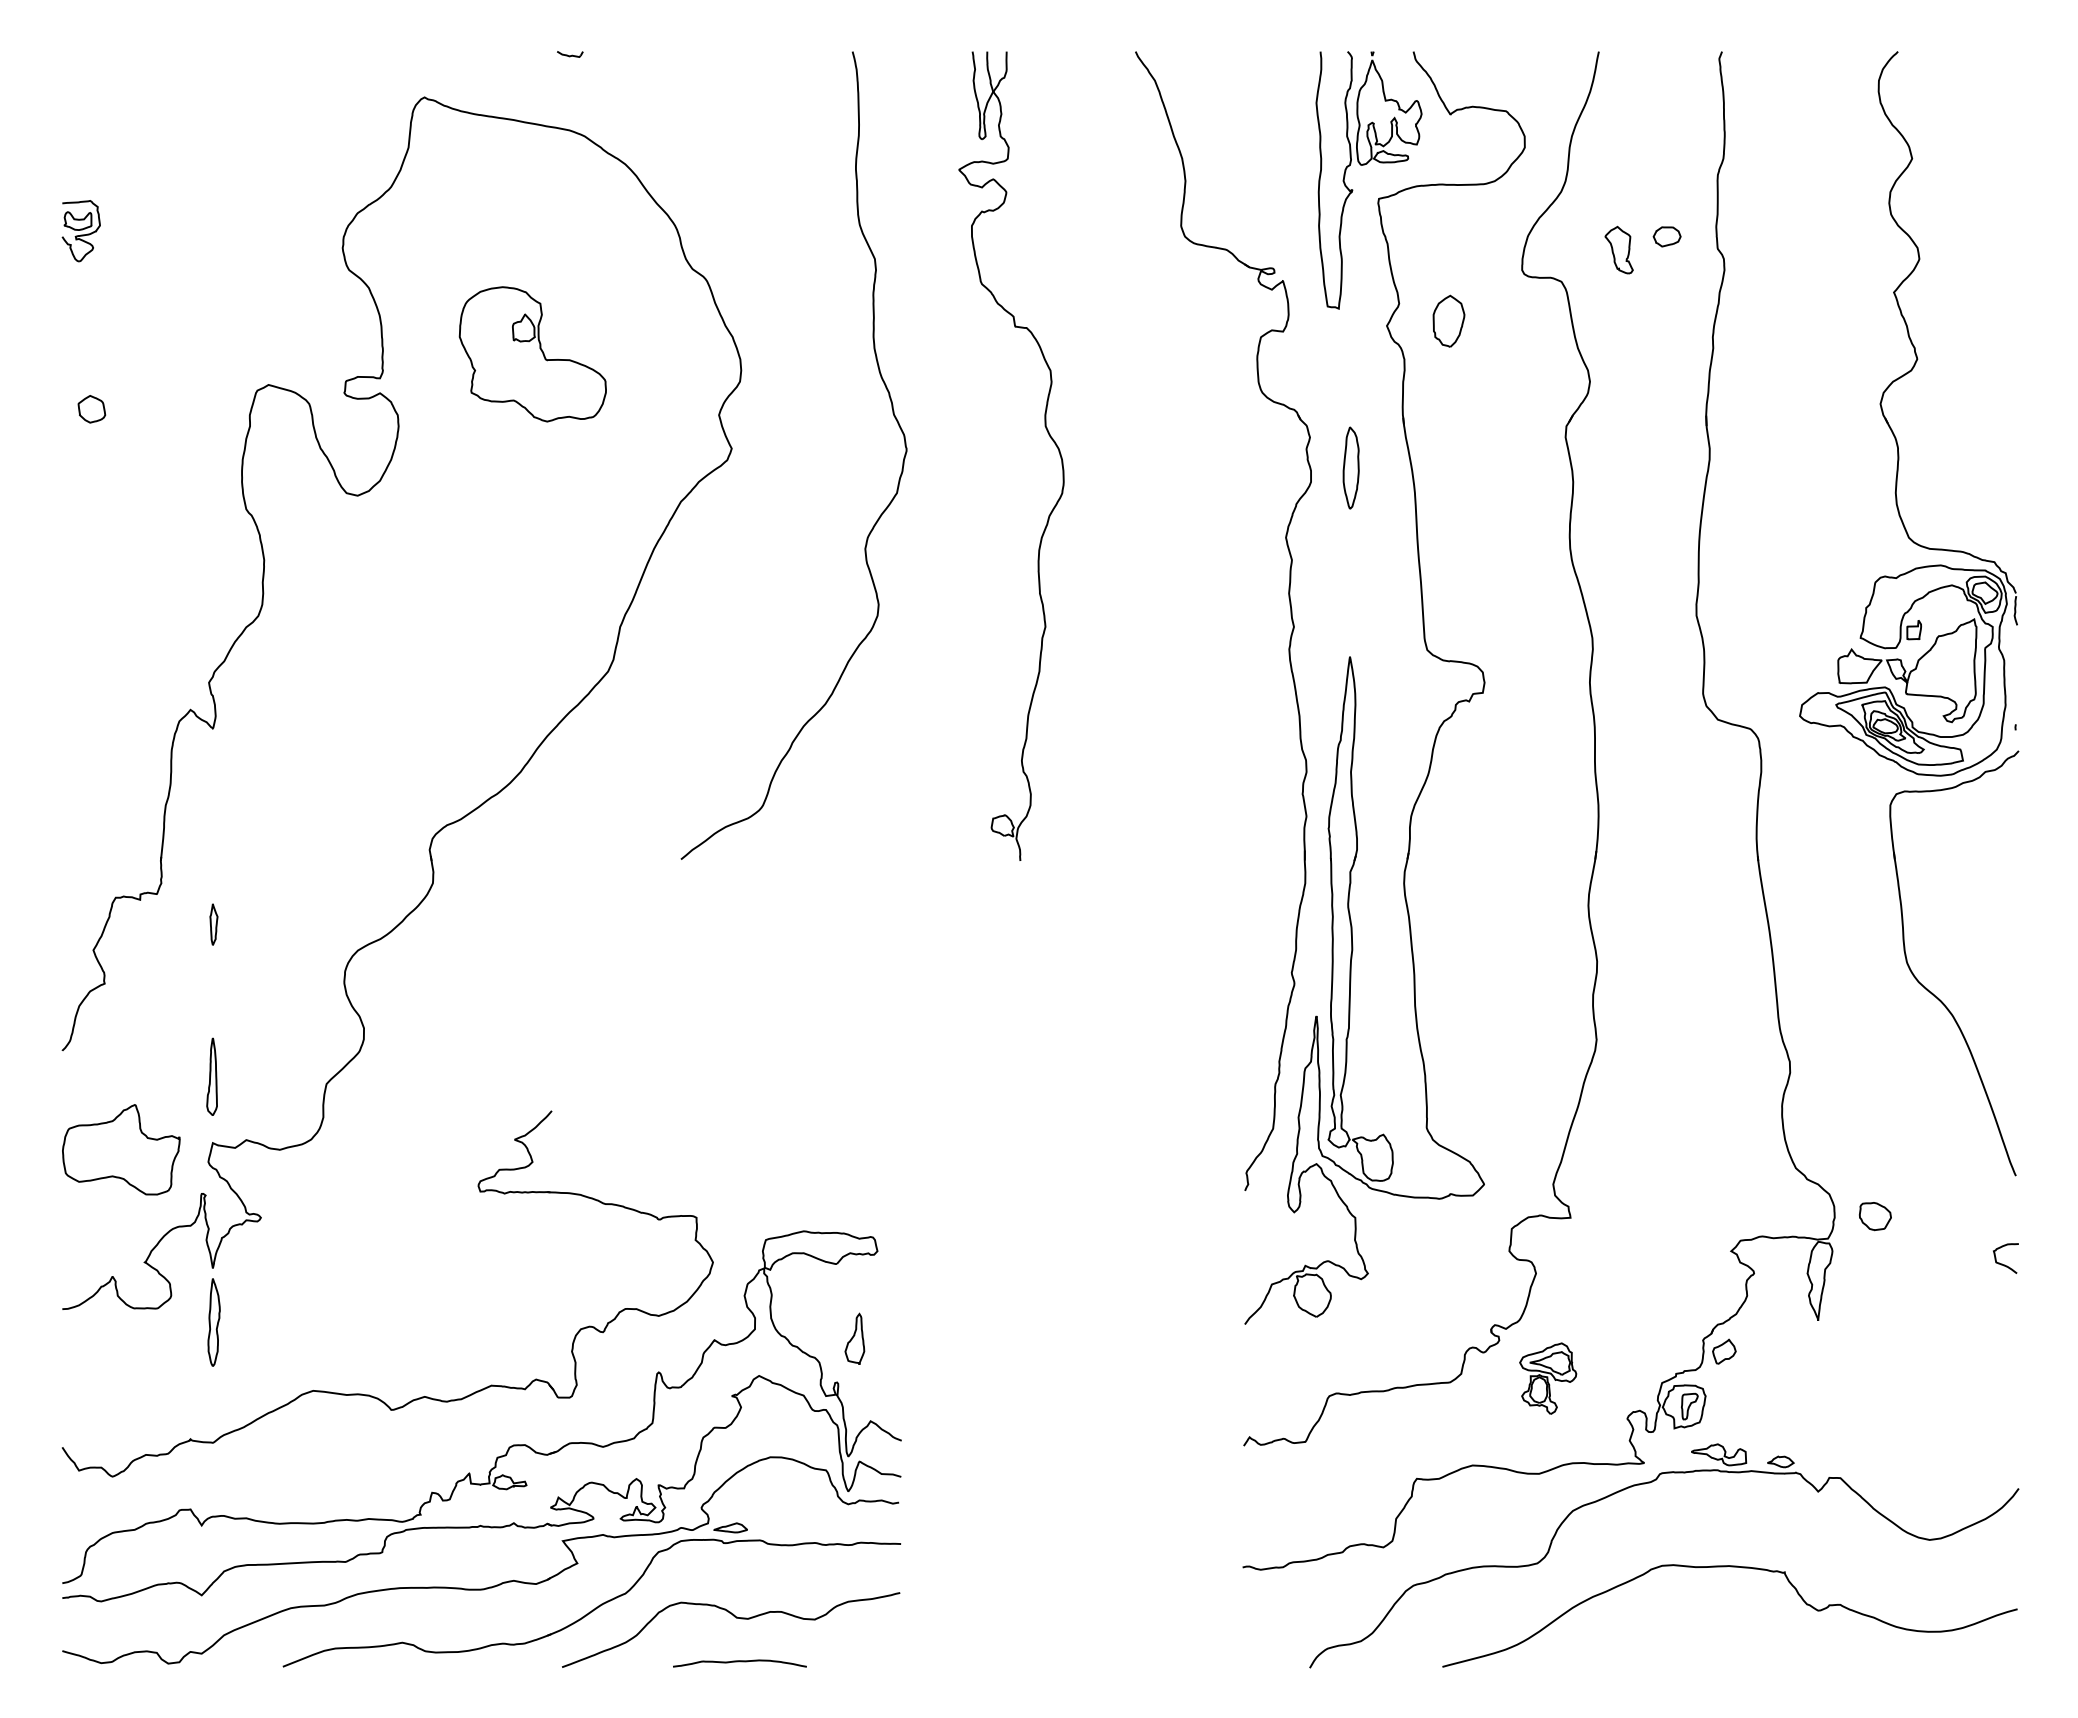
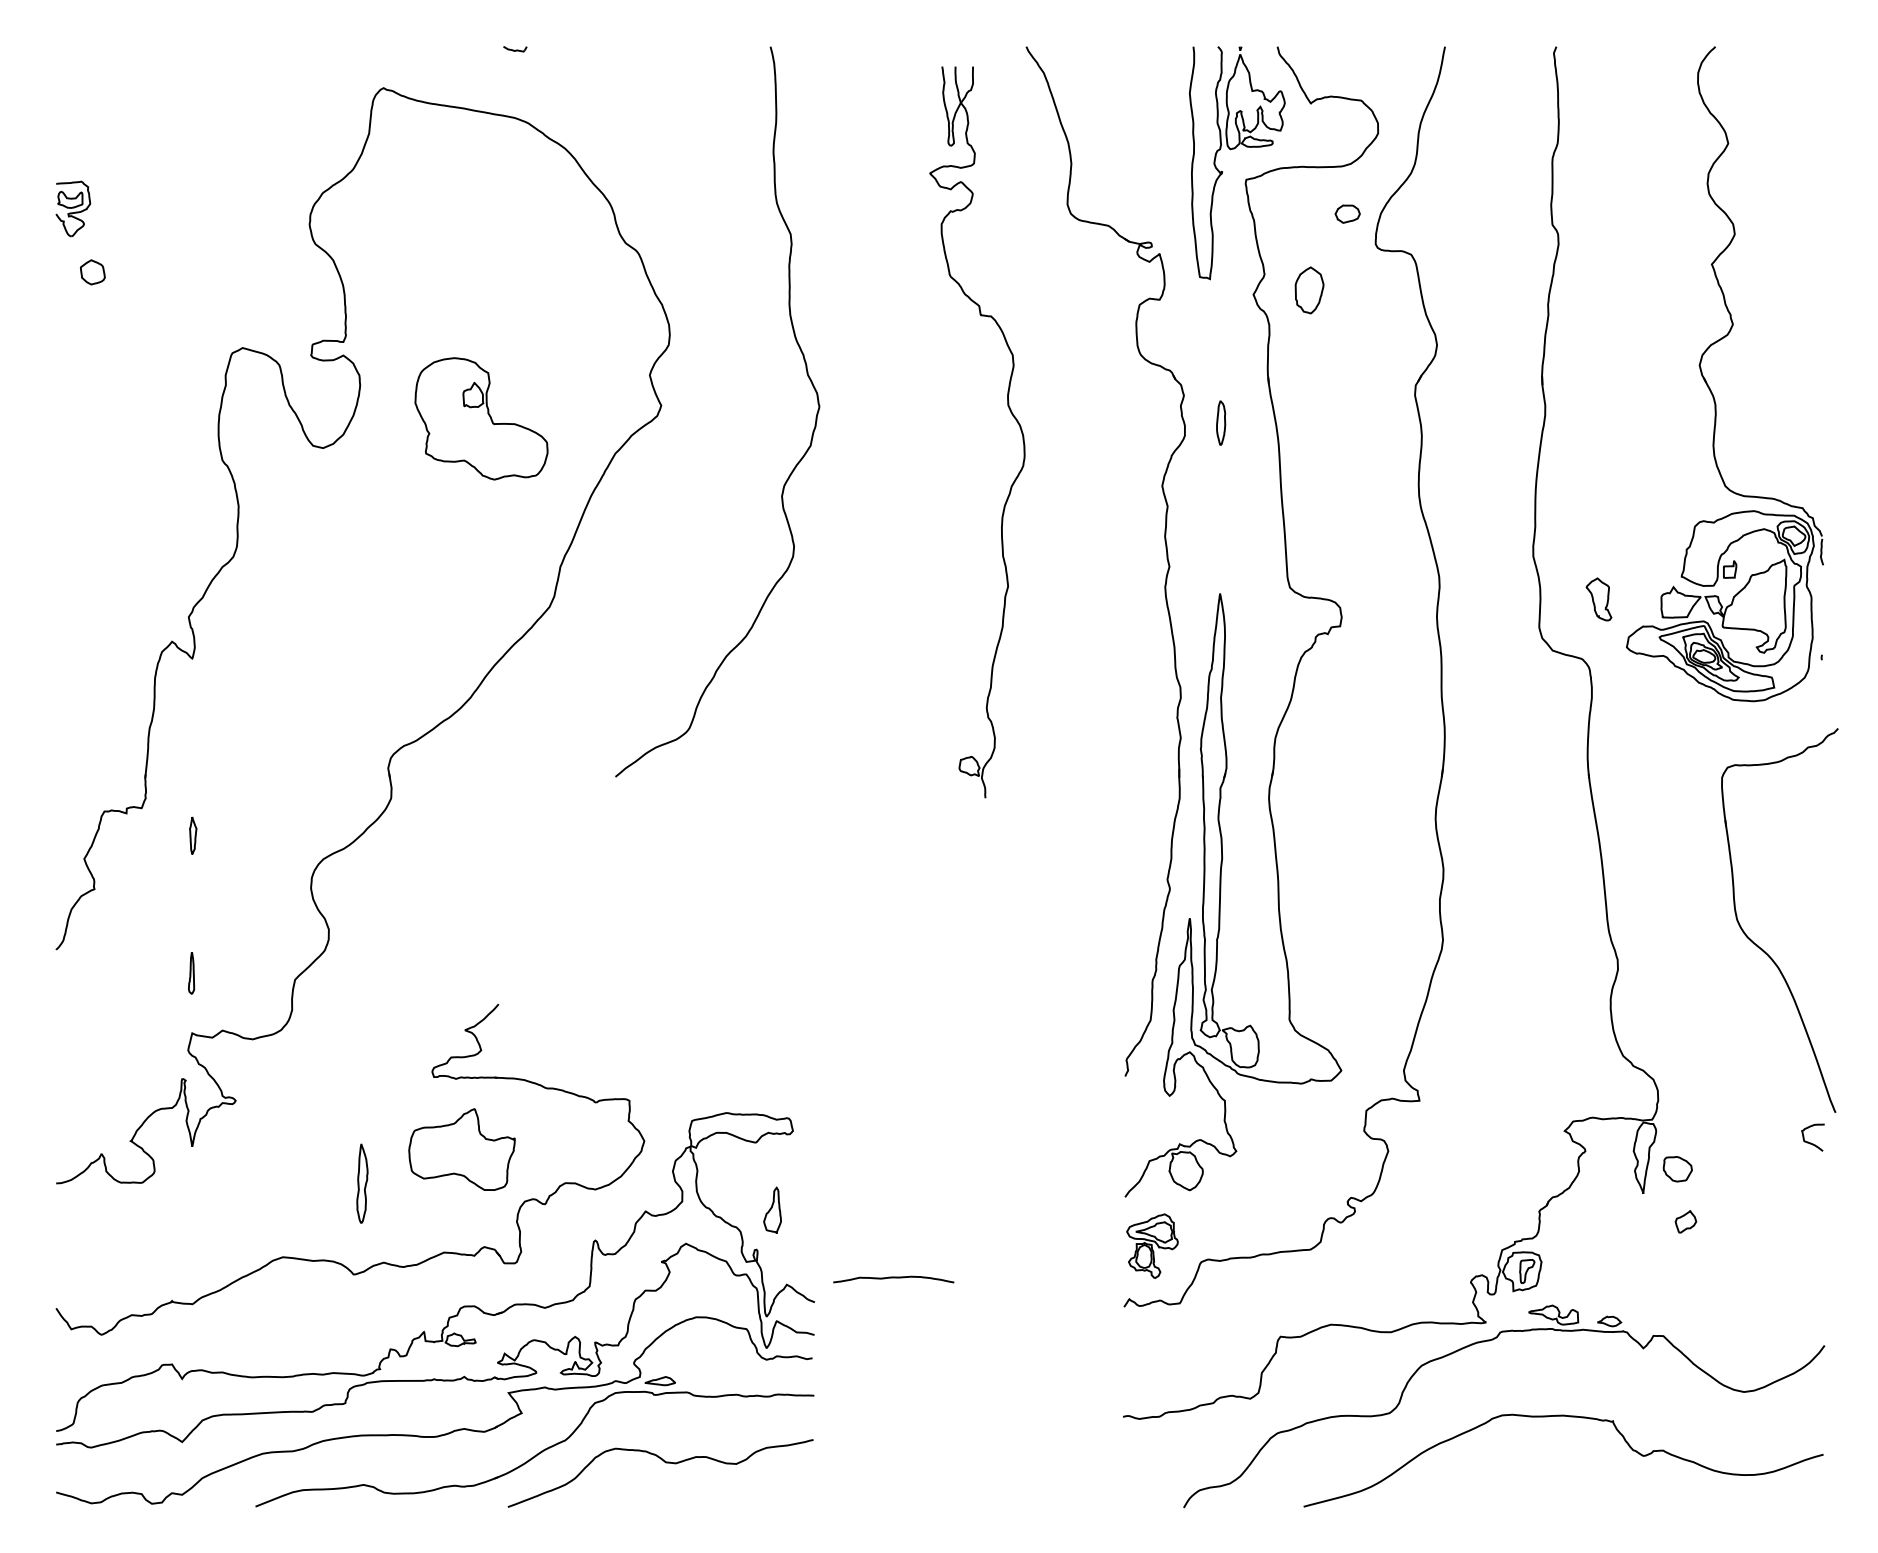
part: (1666, 236) -> (1347, 213), moved
part: (1618, 249) -> (1598, 598), moved
part: (532, 354) -> (481, 419), moved
part: (91, 409) -> (92, 272), moved
part: (1048, 435) -> (1010, 413), moved
part: (1350, 467) -> (1220, 422), size x0.6
part: (1931, 991) -> (1759, 945), moved
part: (211, 1076) -> (191, 973), size x0.6
part: (121, 1149) -> (462, 1149), moved
part: (1875, 1216) -> (1677, 1169), moved
part: (213, 1322) -> (361, 1183), moved
part: (1724, 1351) -> (1686, 1221), moved
part: (1548, 1378) -> (1152, 1246), moved
curve: (739, 1662) -> (893, 1278), moved

